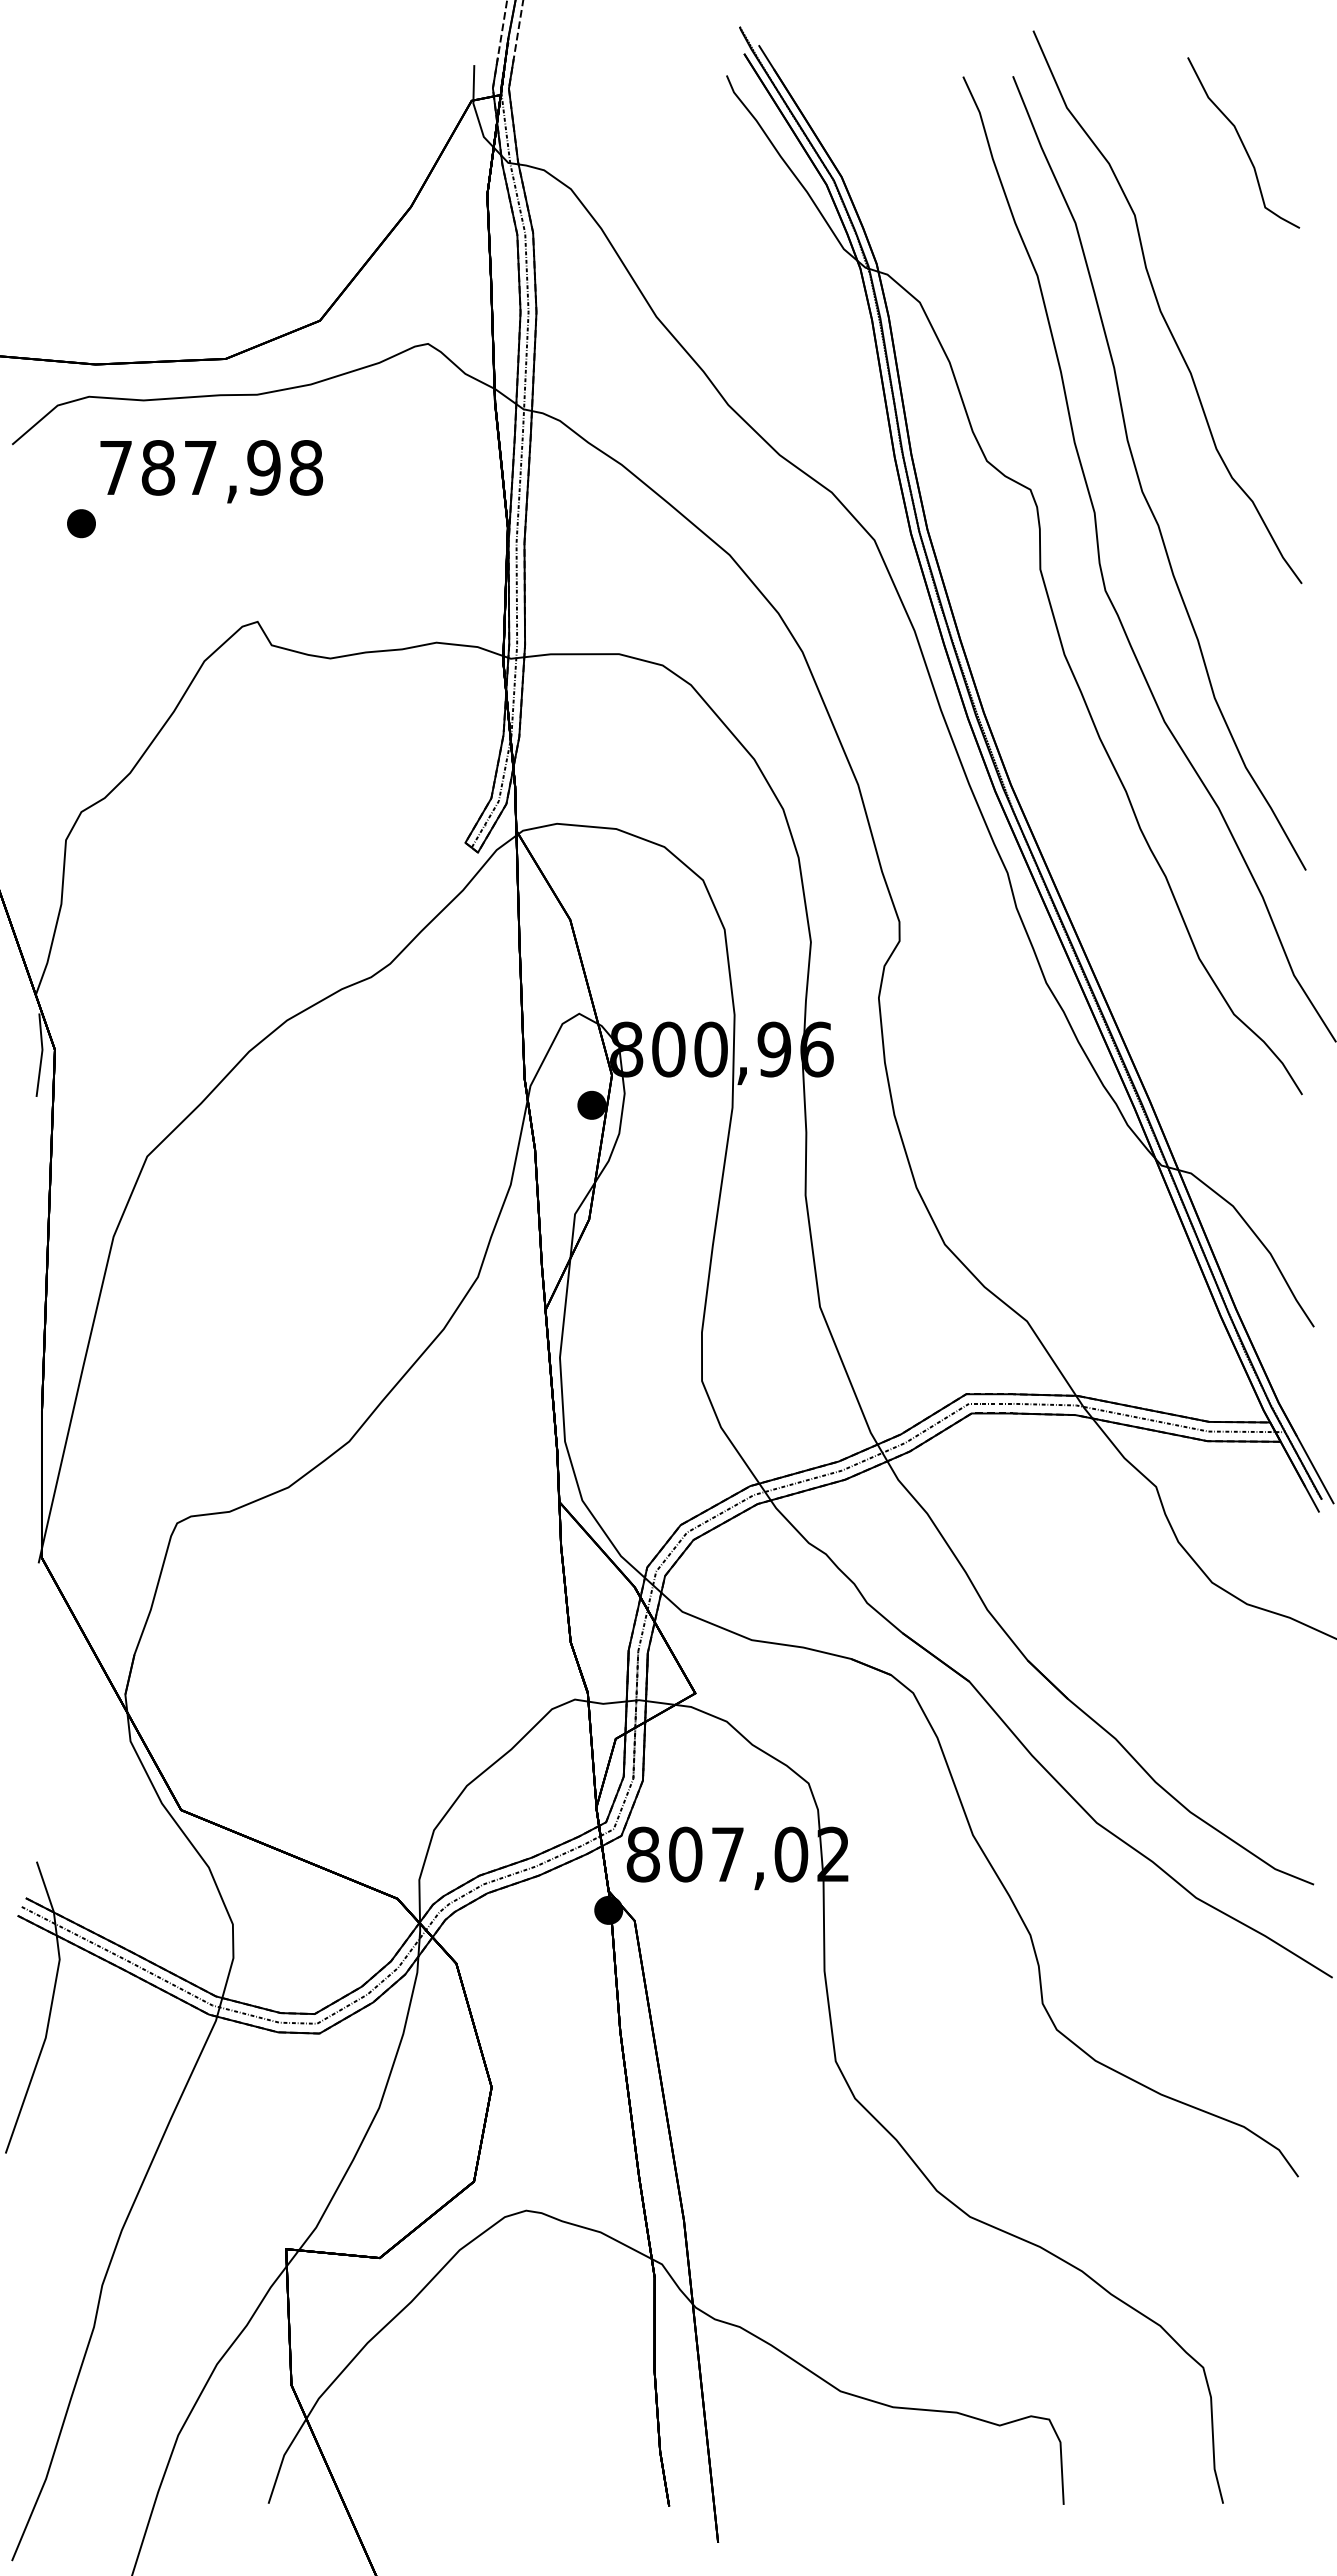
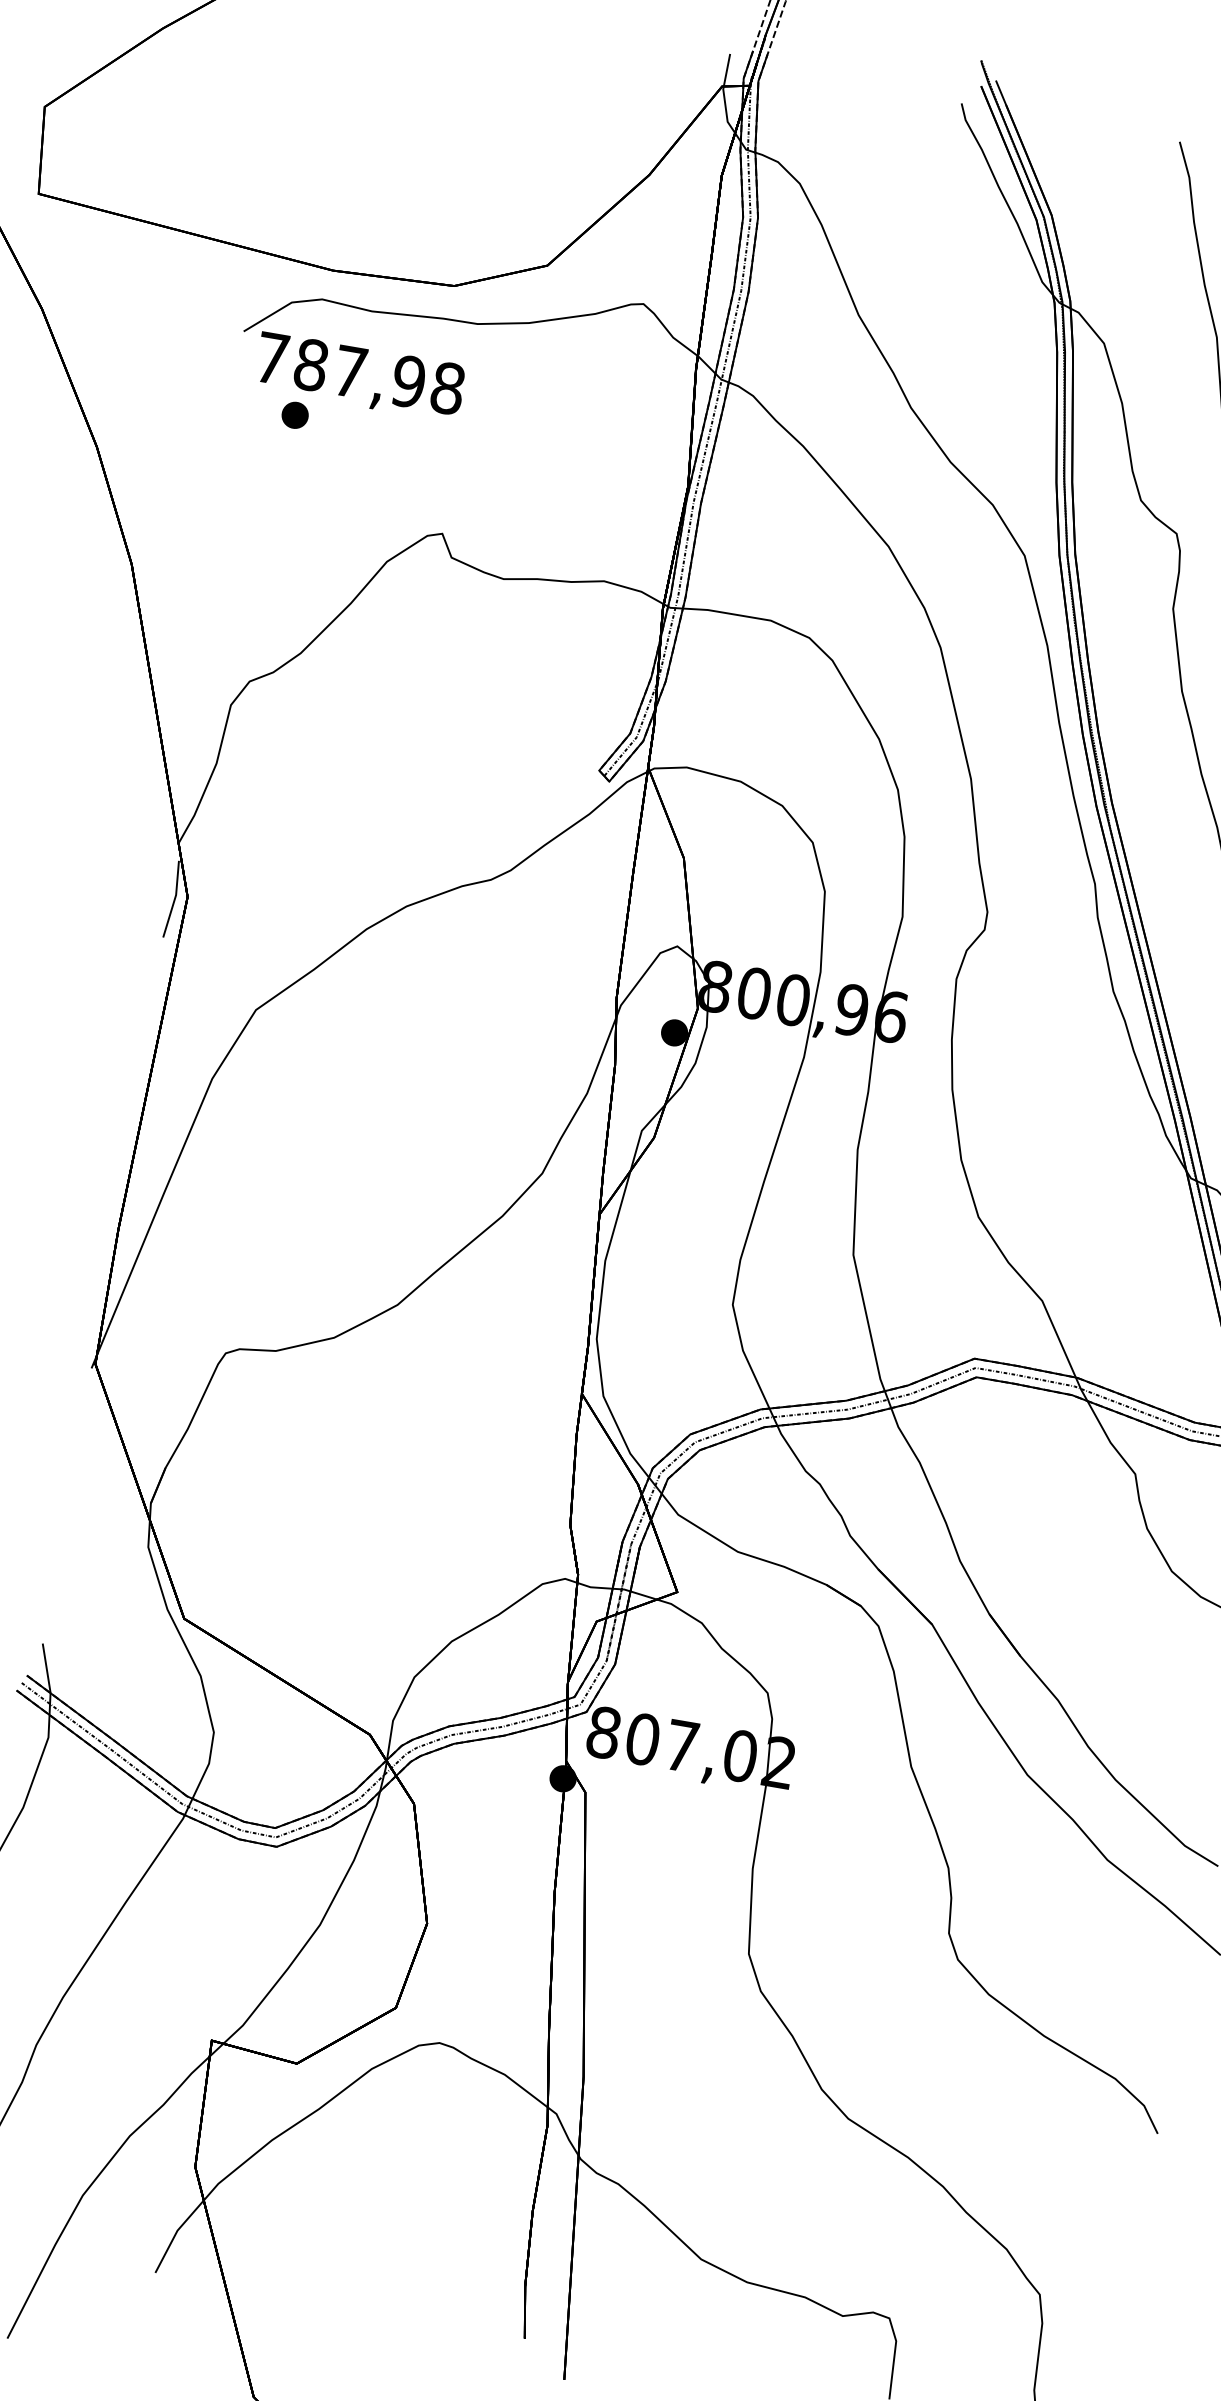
text: (211, 471) -> (359, 376), moved

